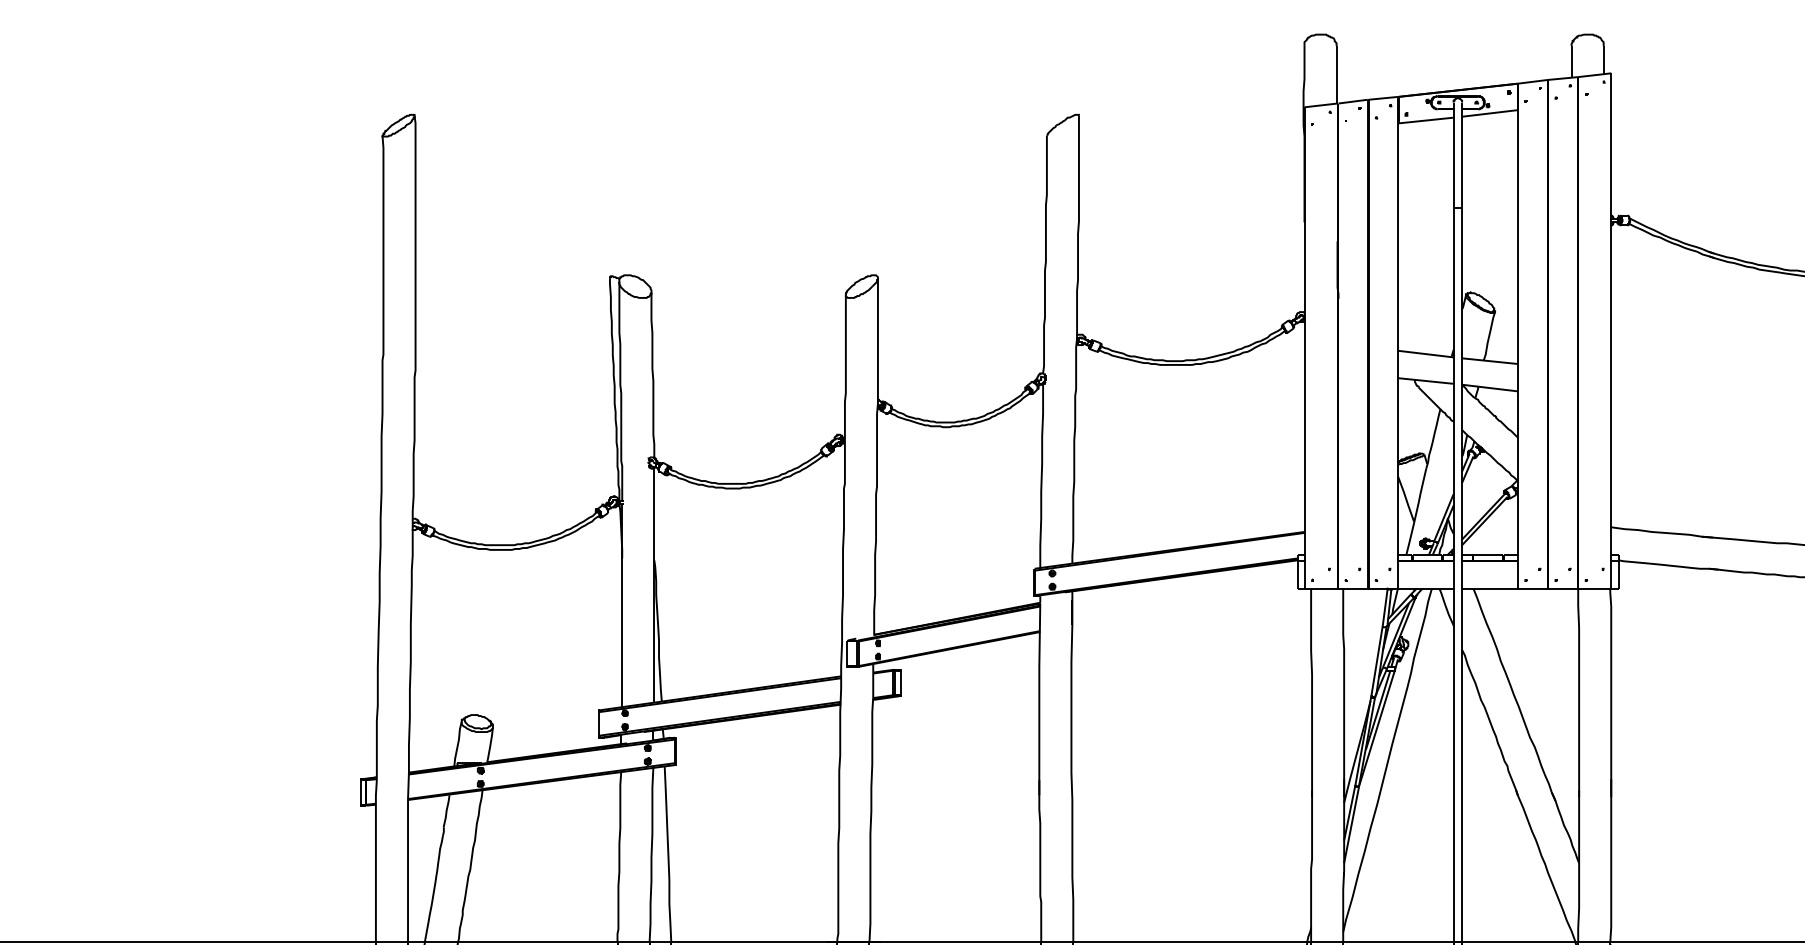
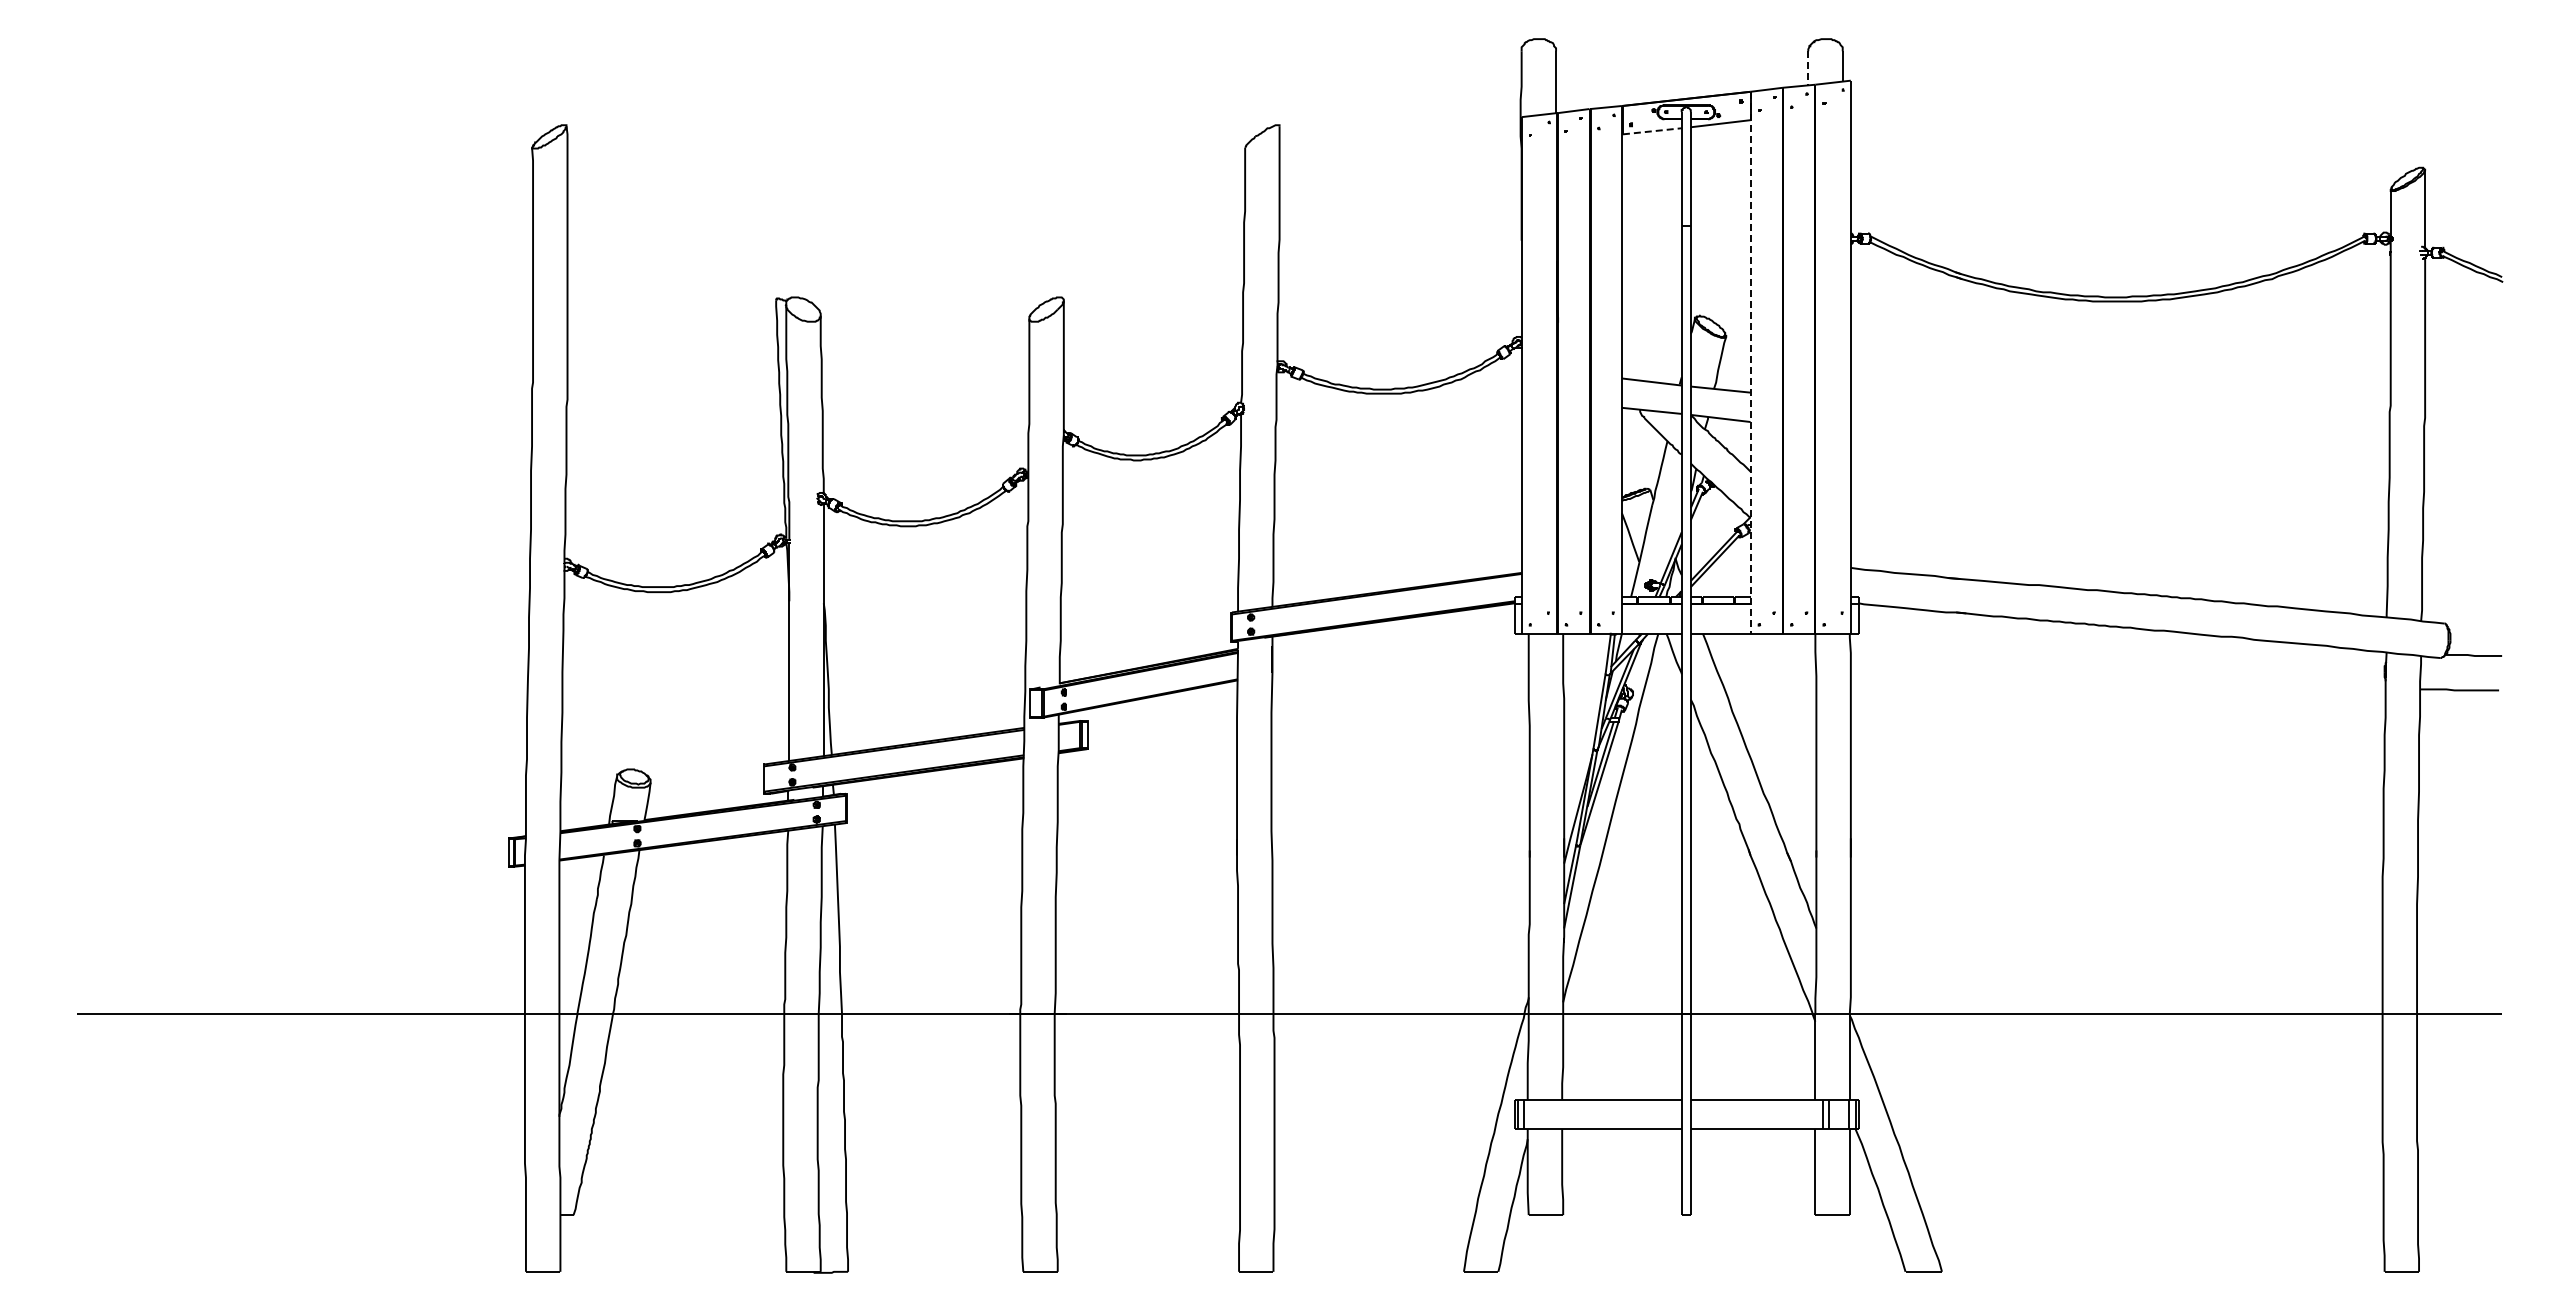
line: (1571, 61) -> (1808, 67), solid -> dashed
line: (1426, 120) -> (1652, 131), solid -> dashed
line: (1517, 335) -> (1750, 362), solid -> dashed

